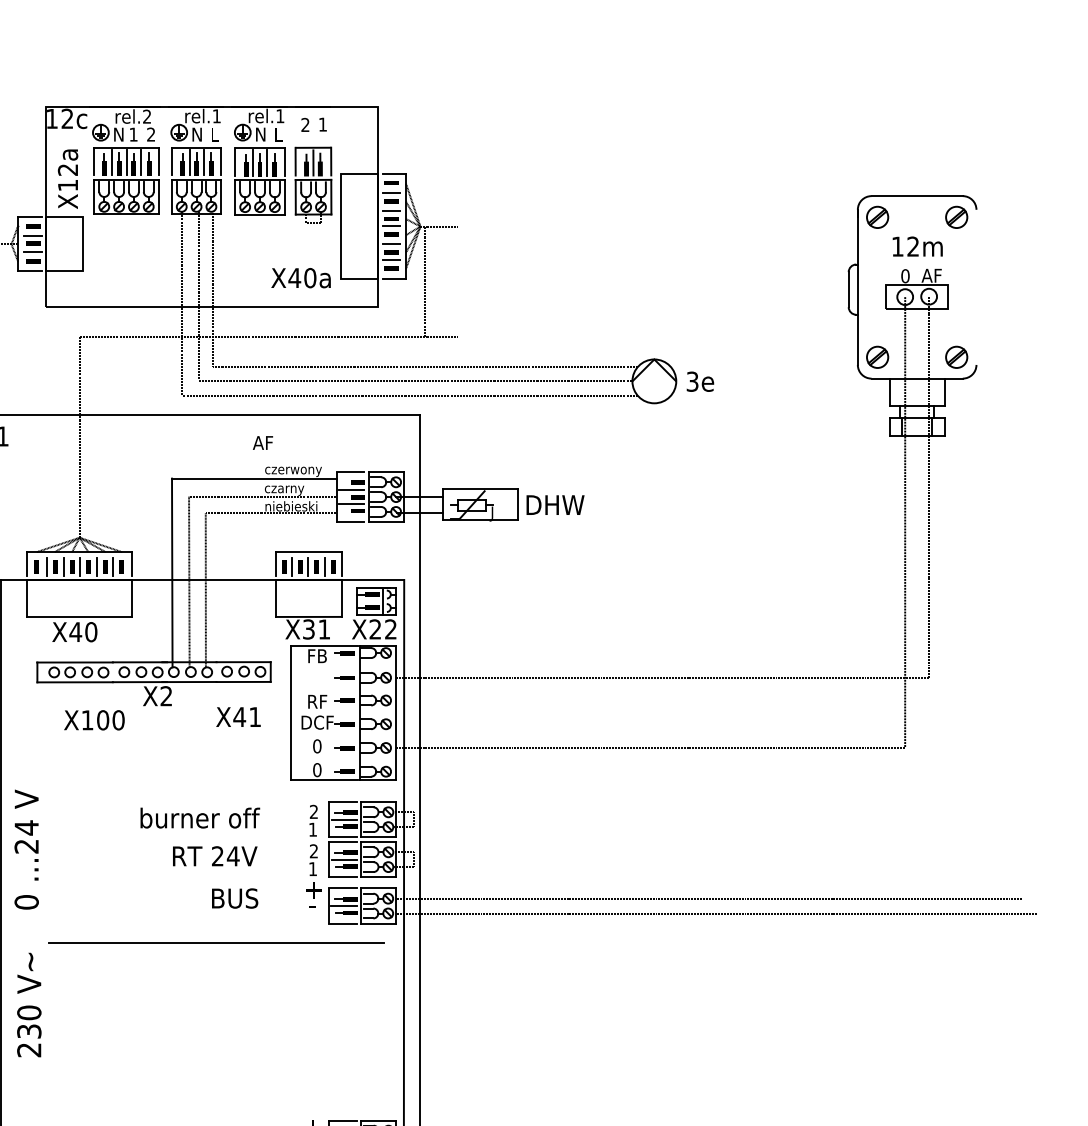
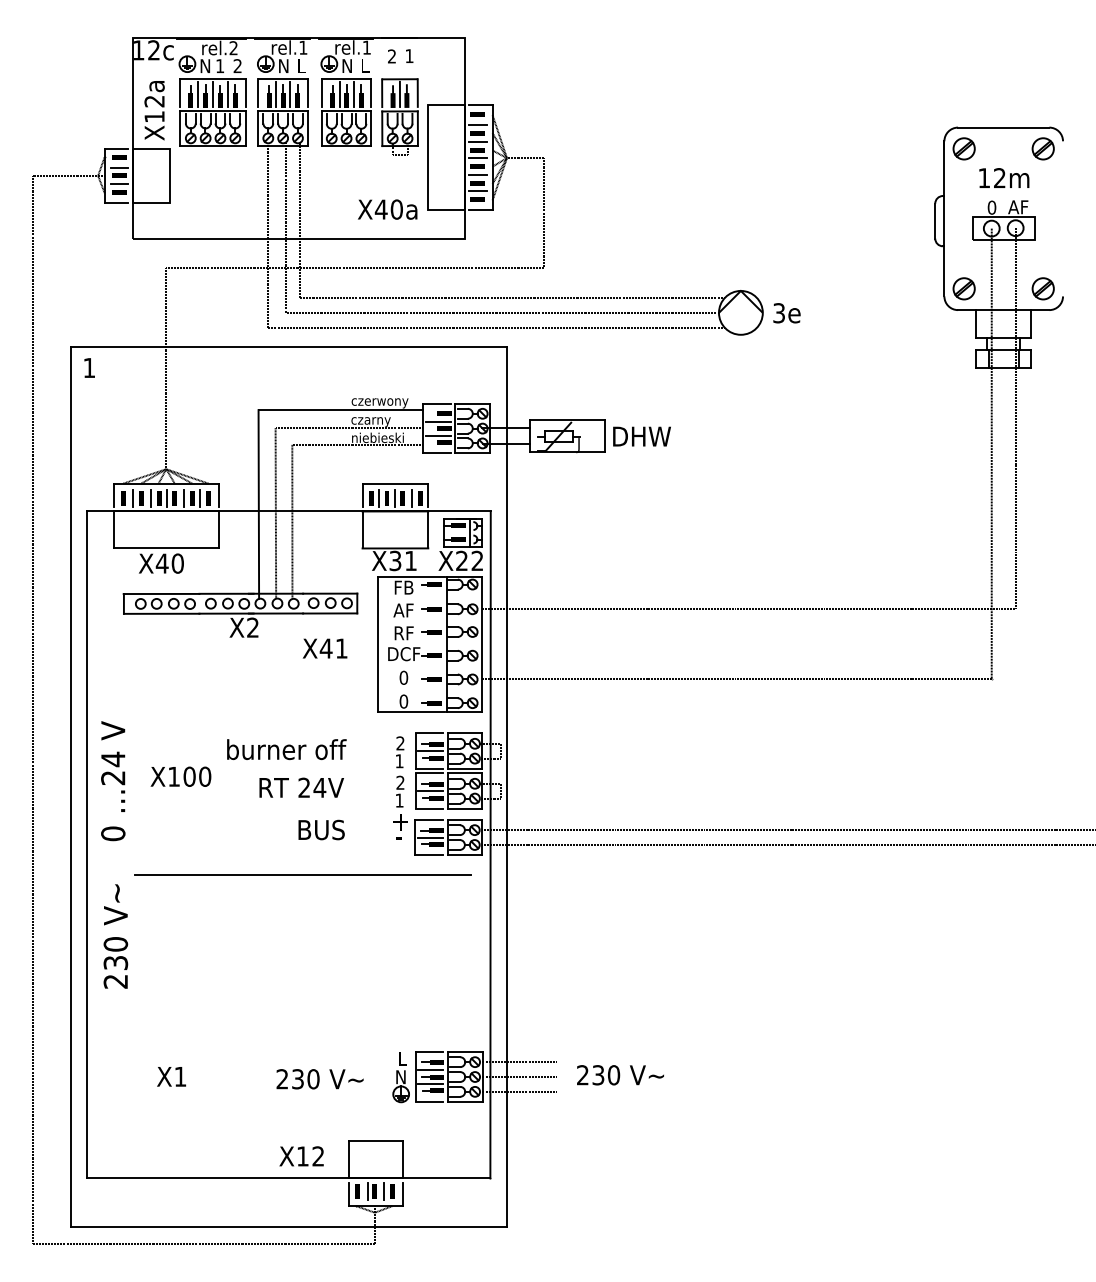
line: (424, 282) -> (544, 213), moved
text: (262, 443) -> (403, 610), moved
text: (93, 720) -> (180, 776), moved

